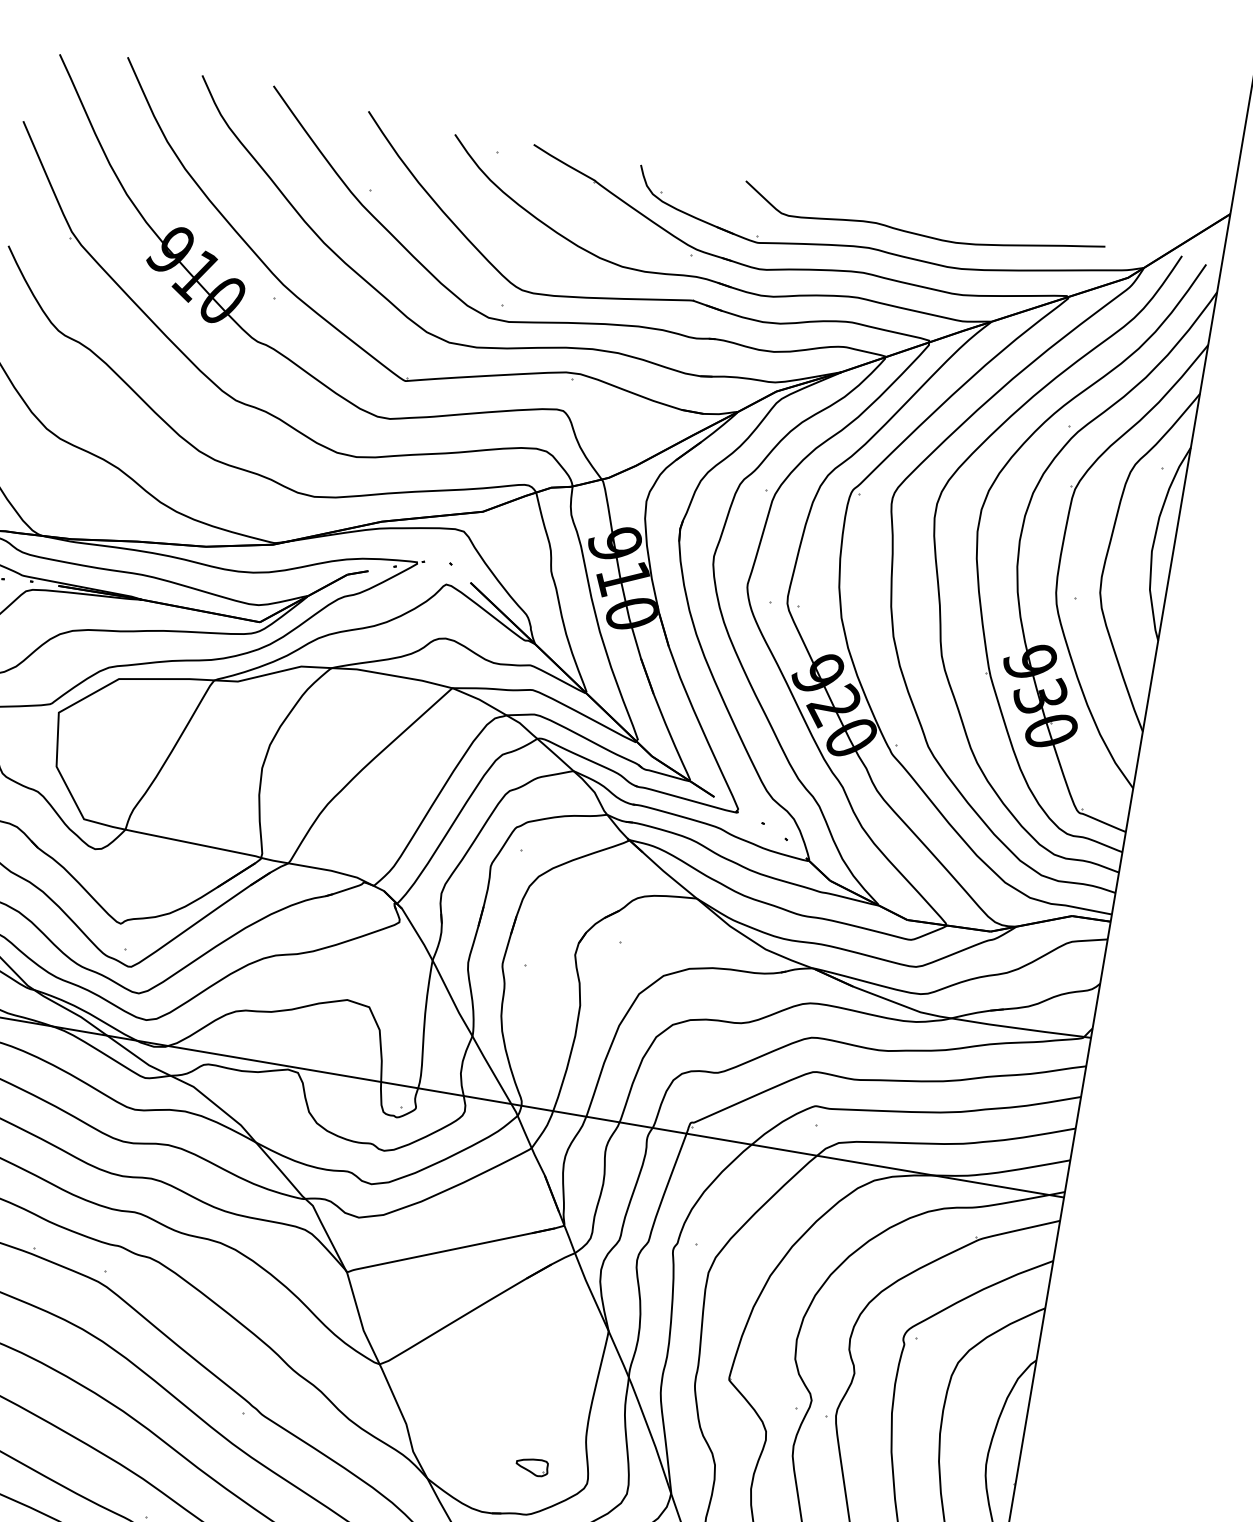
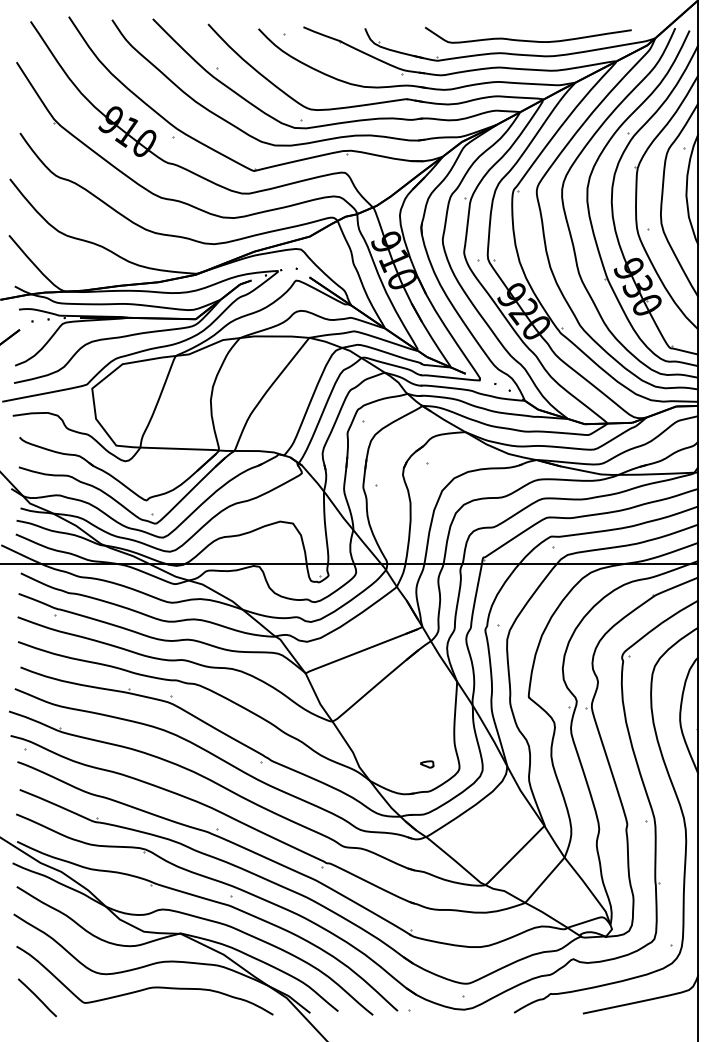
part: (532, 1467) -> (427, 764), size x0.7

